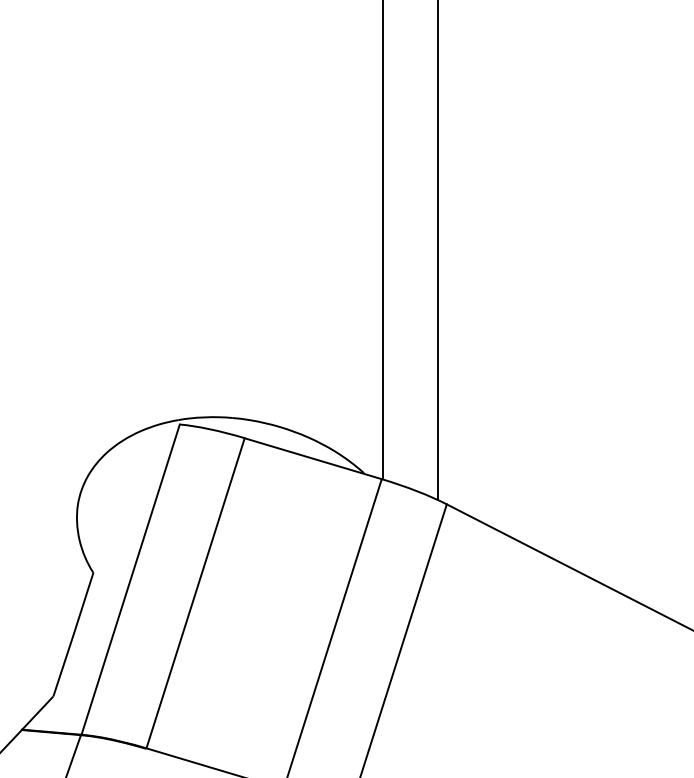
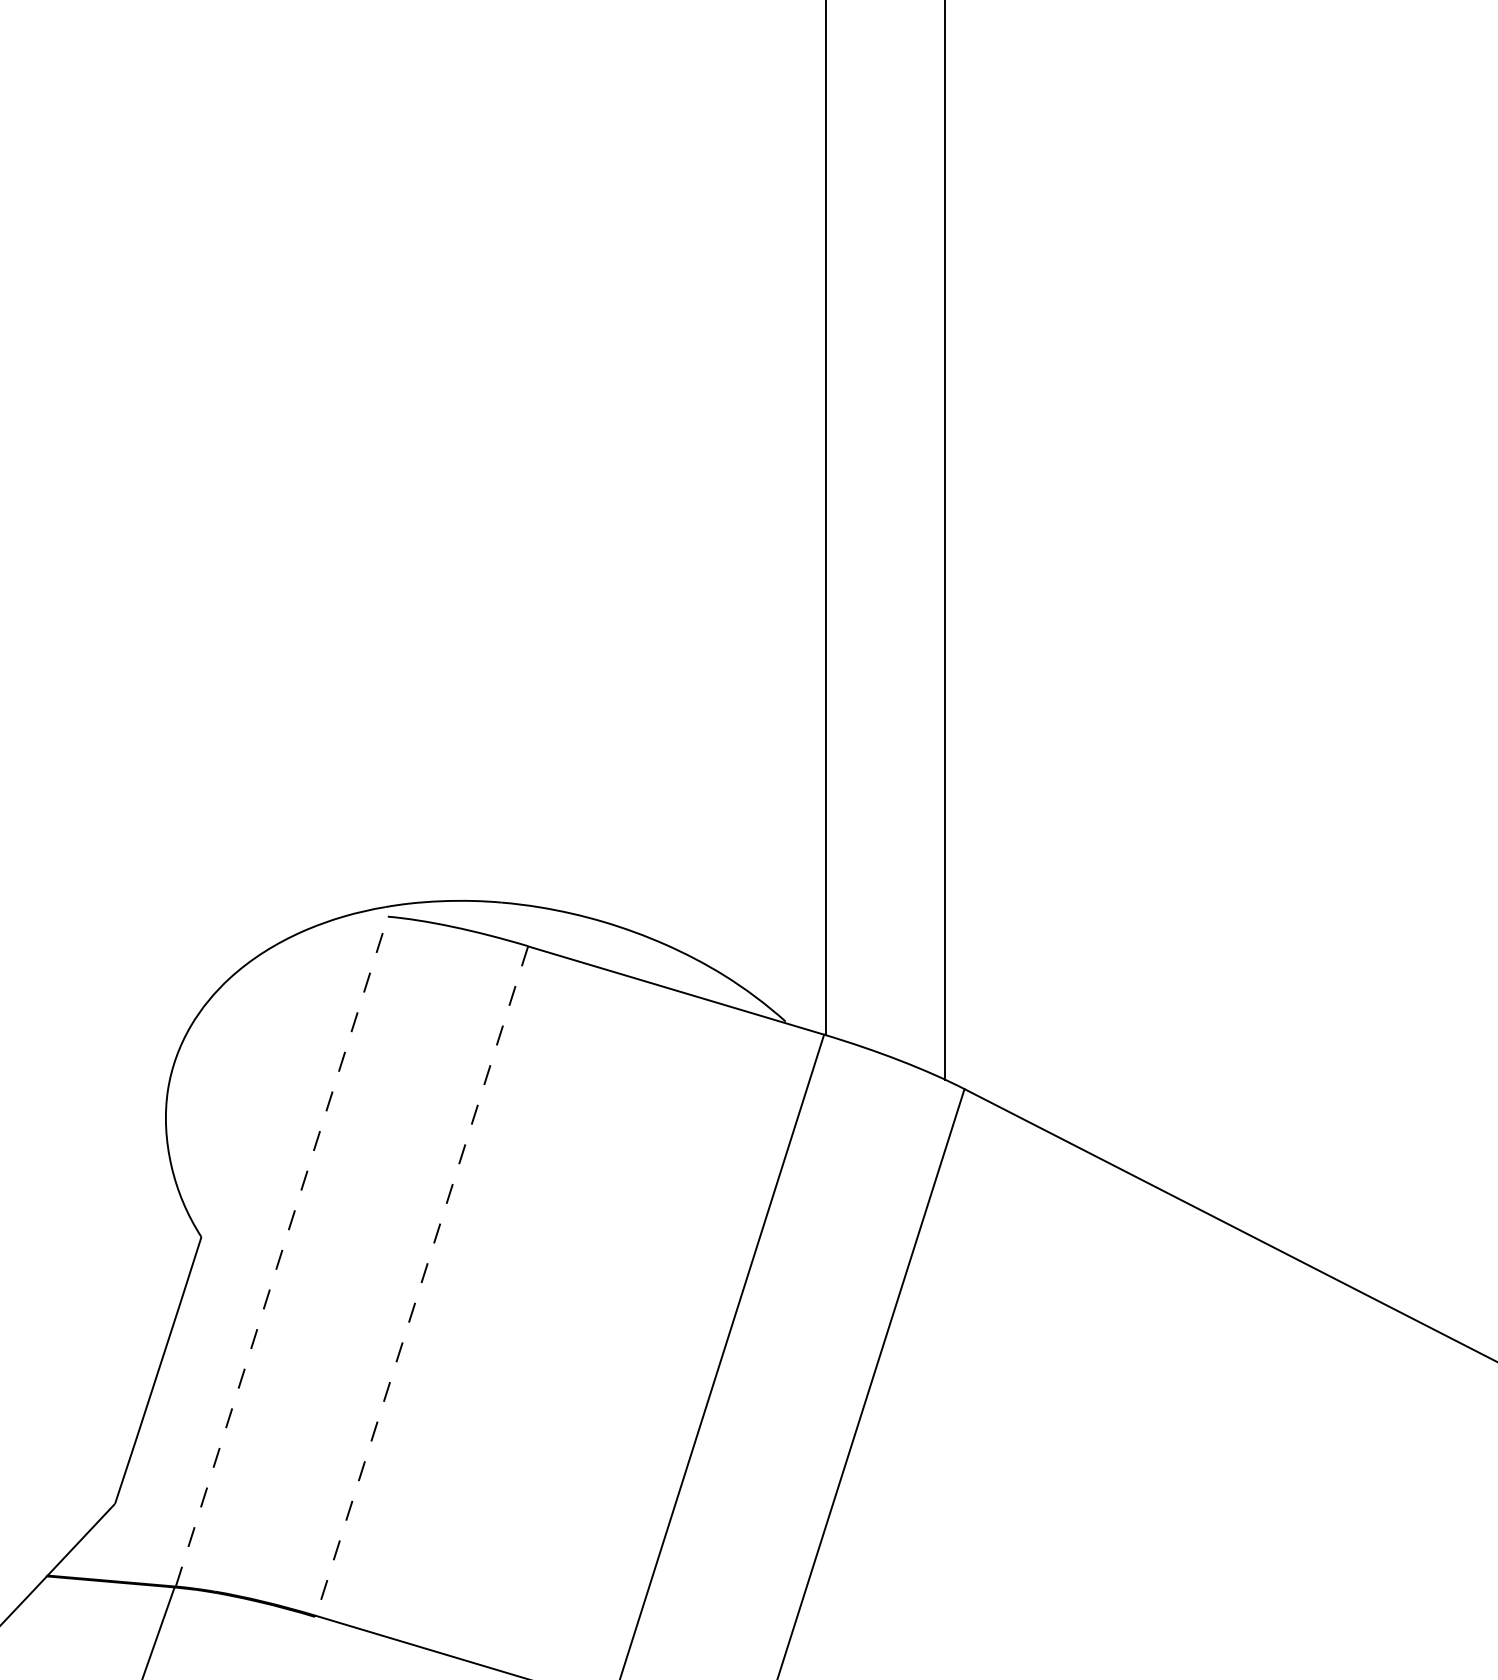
line: (130, 579) -> (281, 1251), solid -> dashed
line: (195, 593) -> (421, 1281), solid -> dashed

